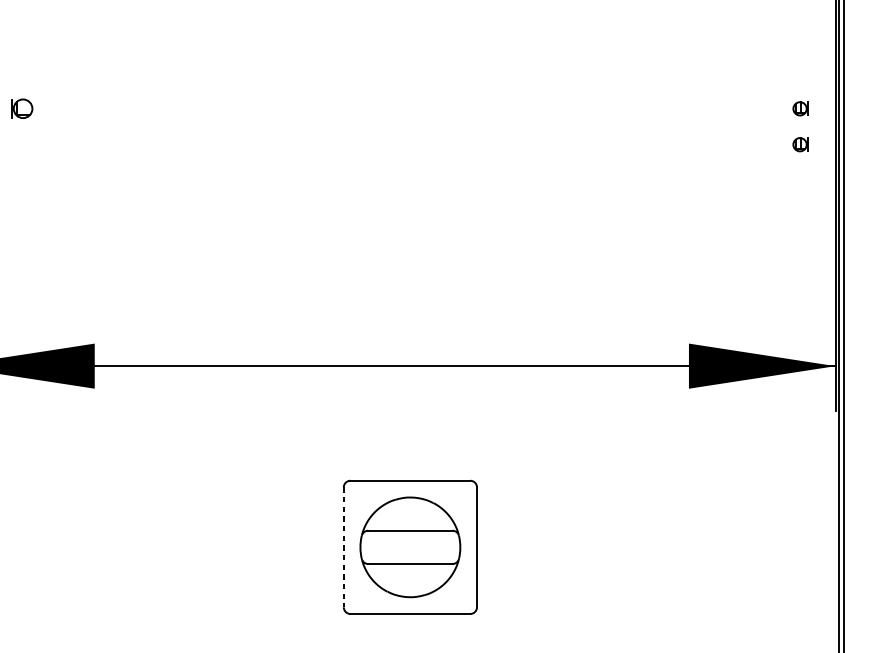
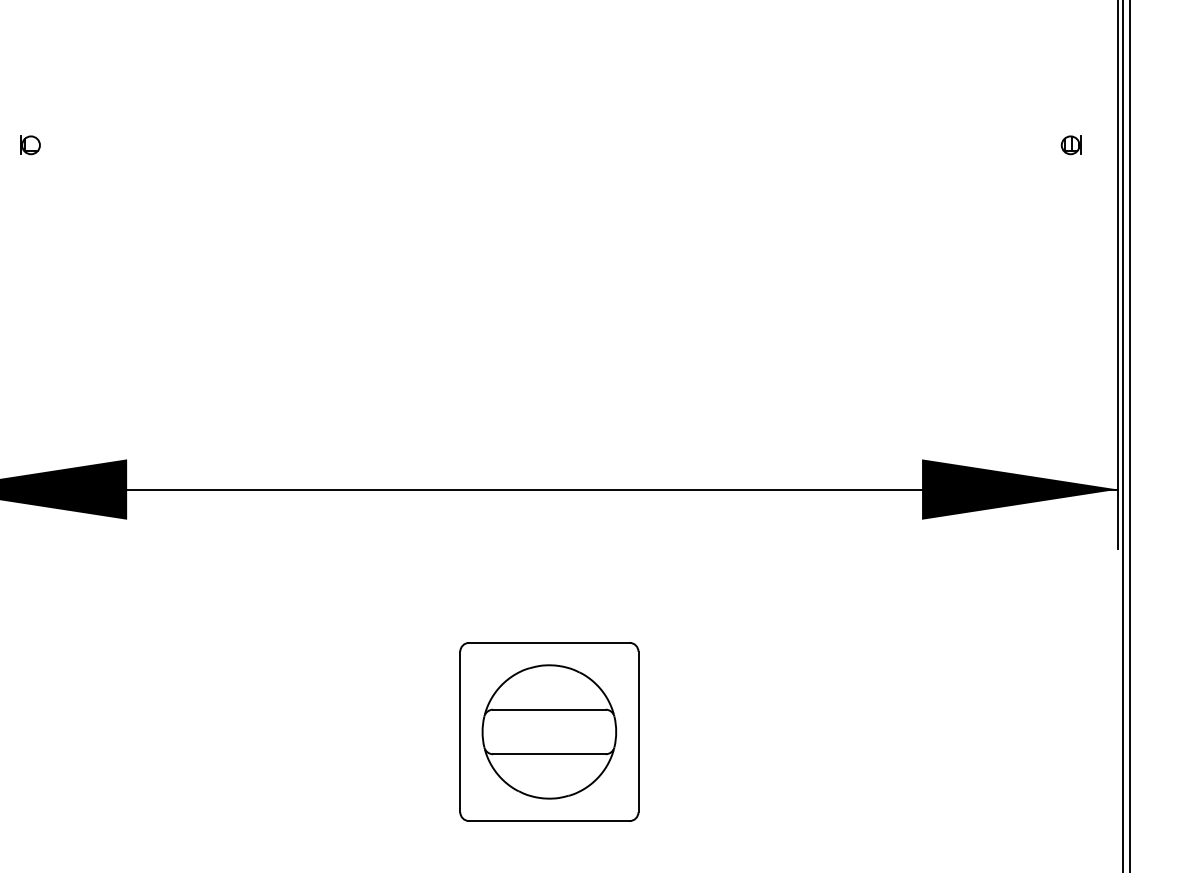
part: (22, 108) -> (30, 145), size x0.71
part: (799, 144) -> (1070, 193), removed
line: (343, 547) -> (460, 732), dashed -> solid

